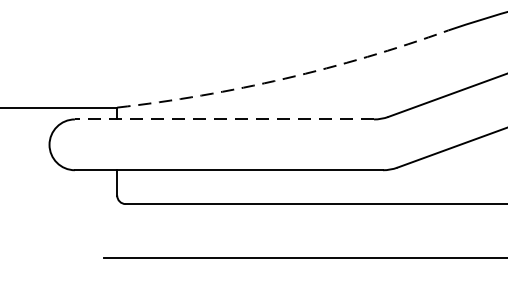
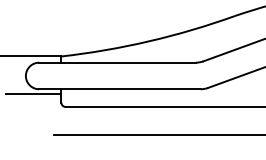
arc: (285, 78) -> (149, 41), dashed -> solid
line: (224, 119) -> (117, 62), dashed -> solid
line: (64, 178) -> (33, 93), added

